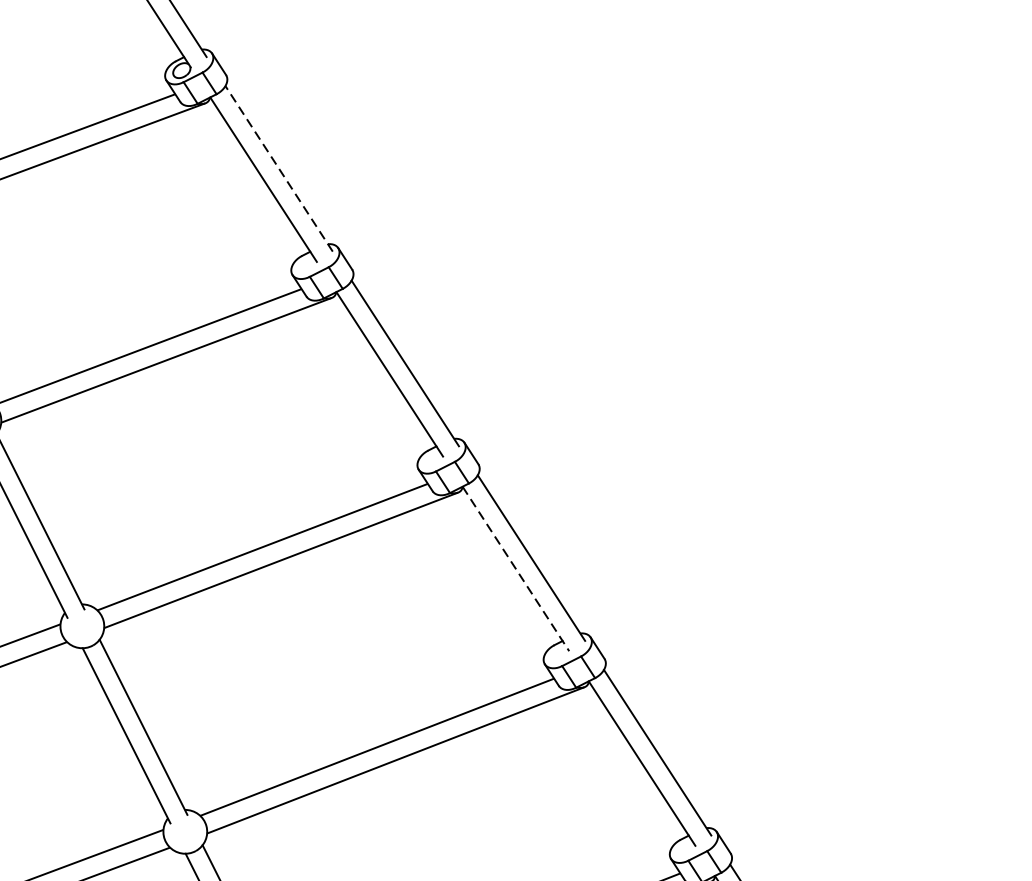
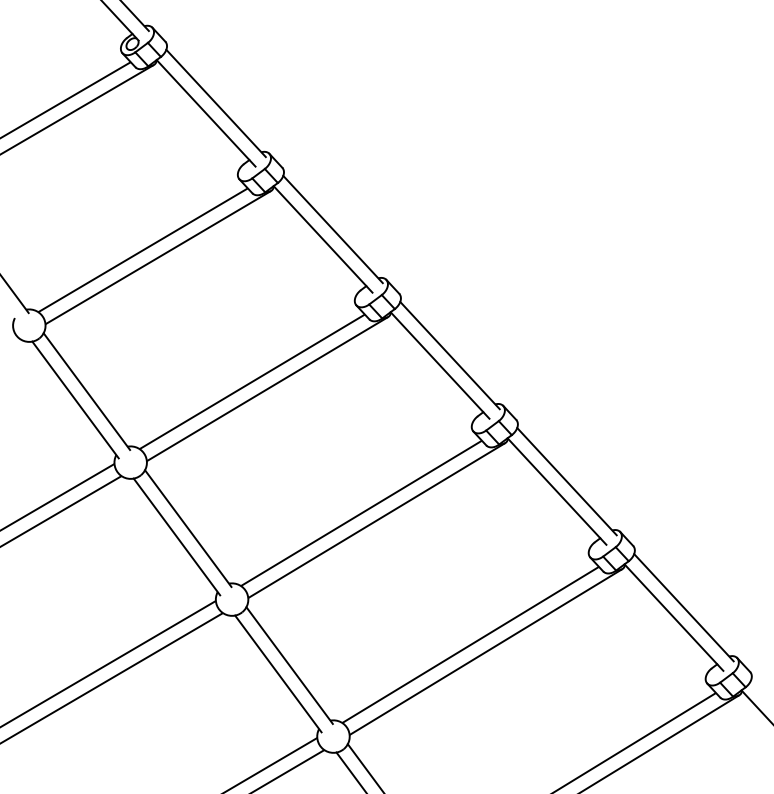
line: (278, 168) -> (215, 103), dashed -> solid
line: (516, 569) -> (440, 365), dashed -> solid

